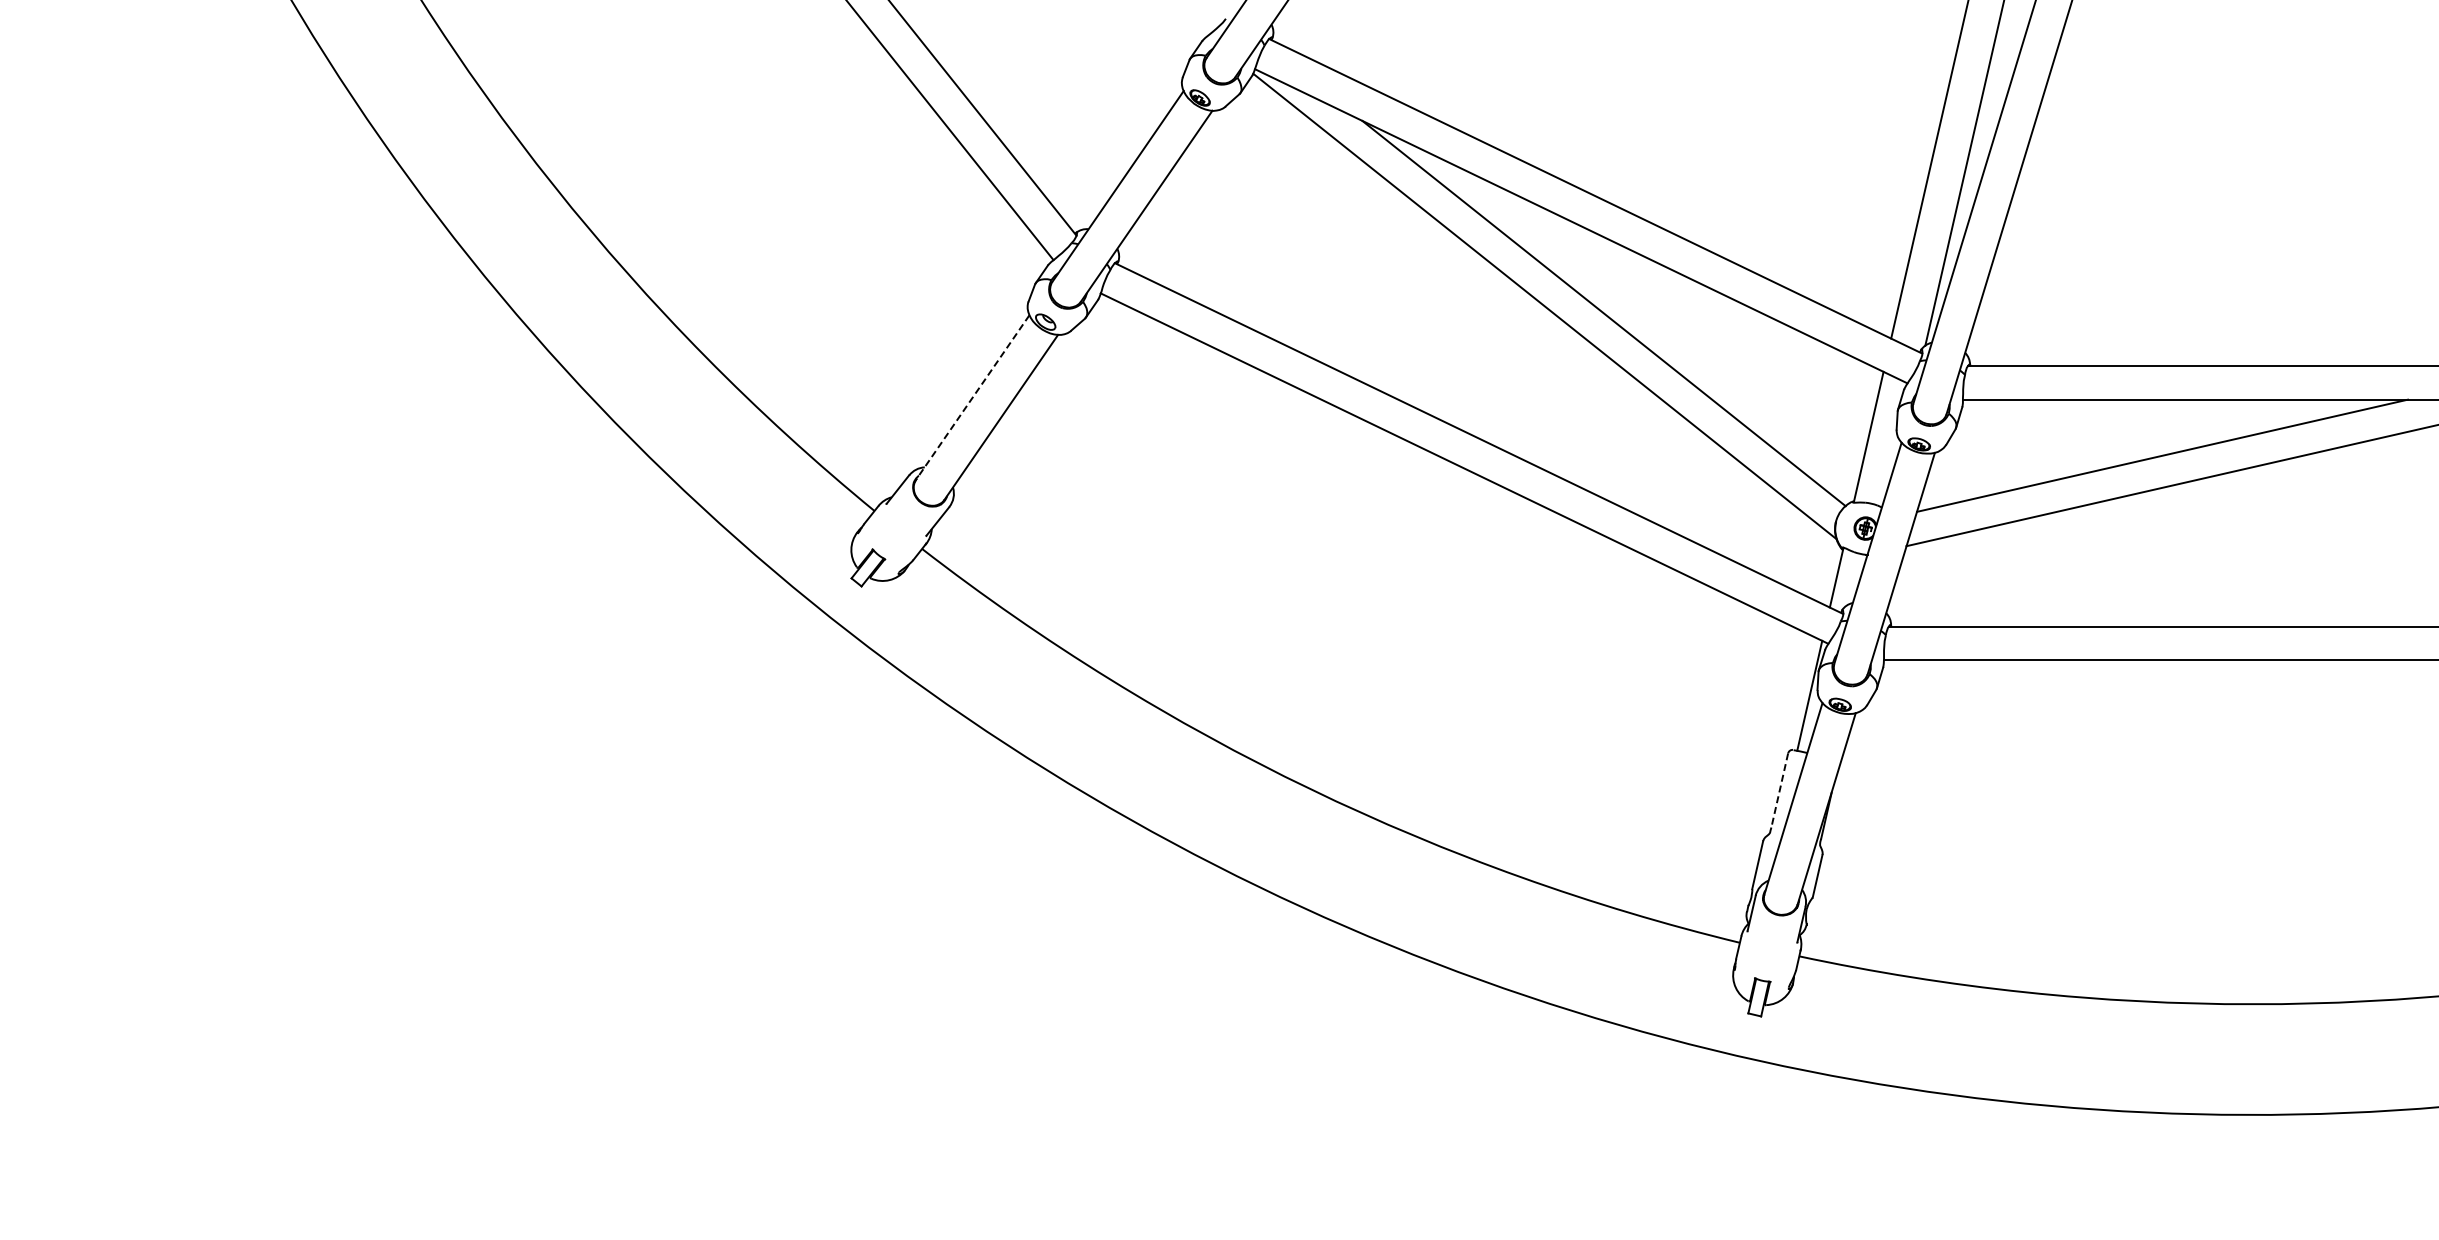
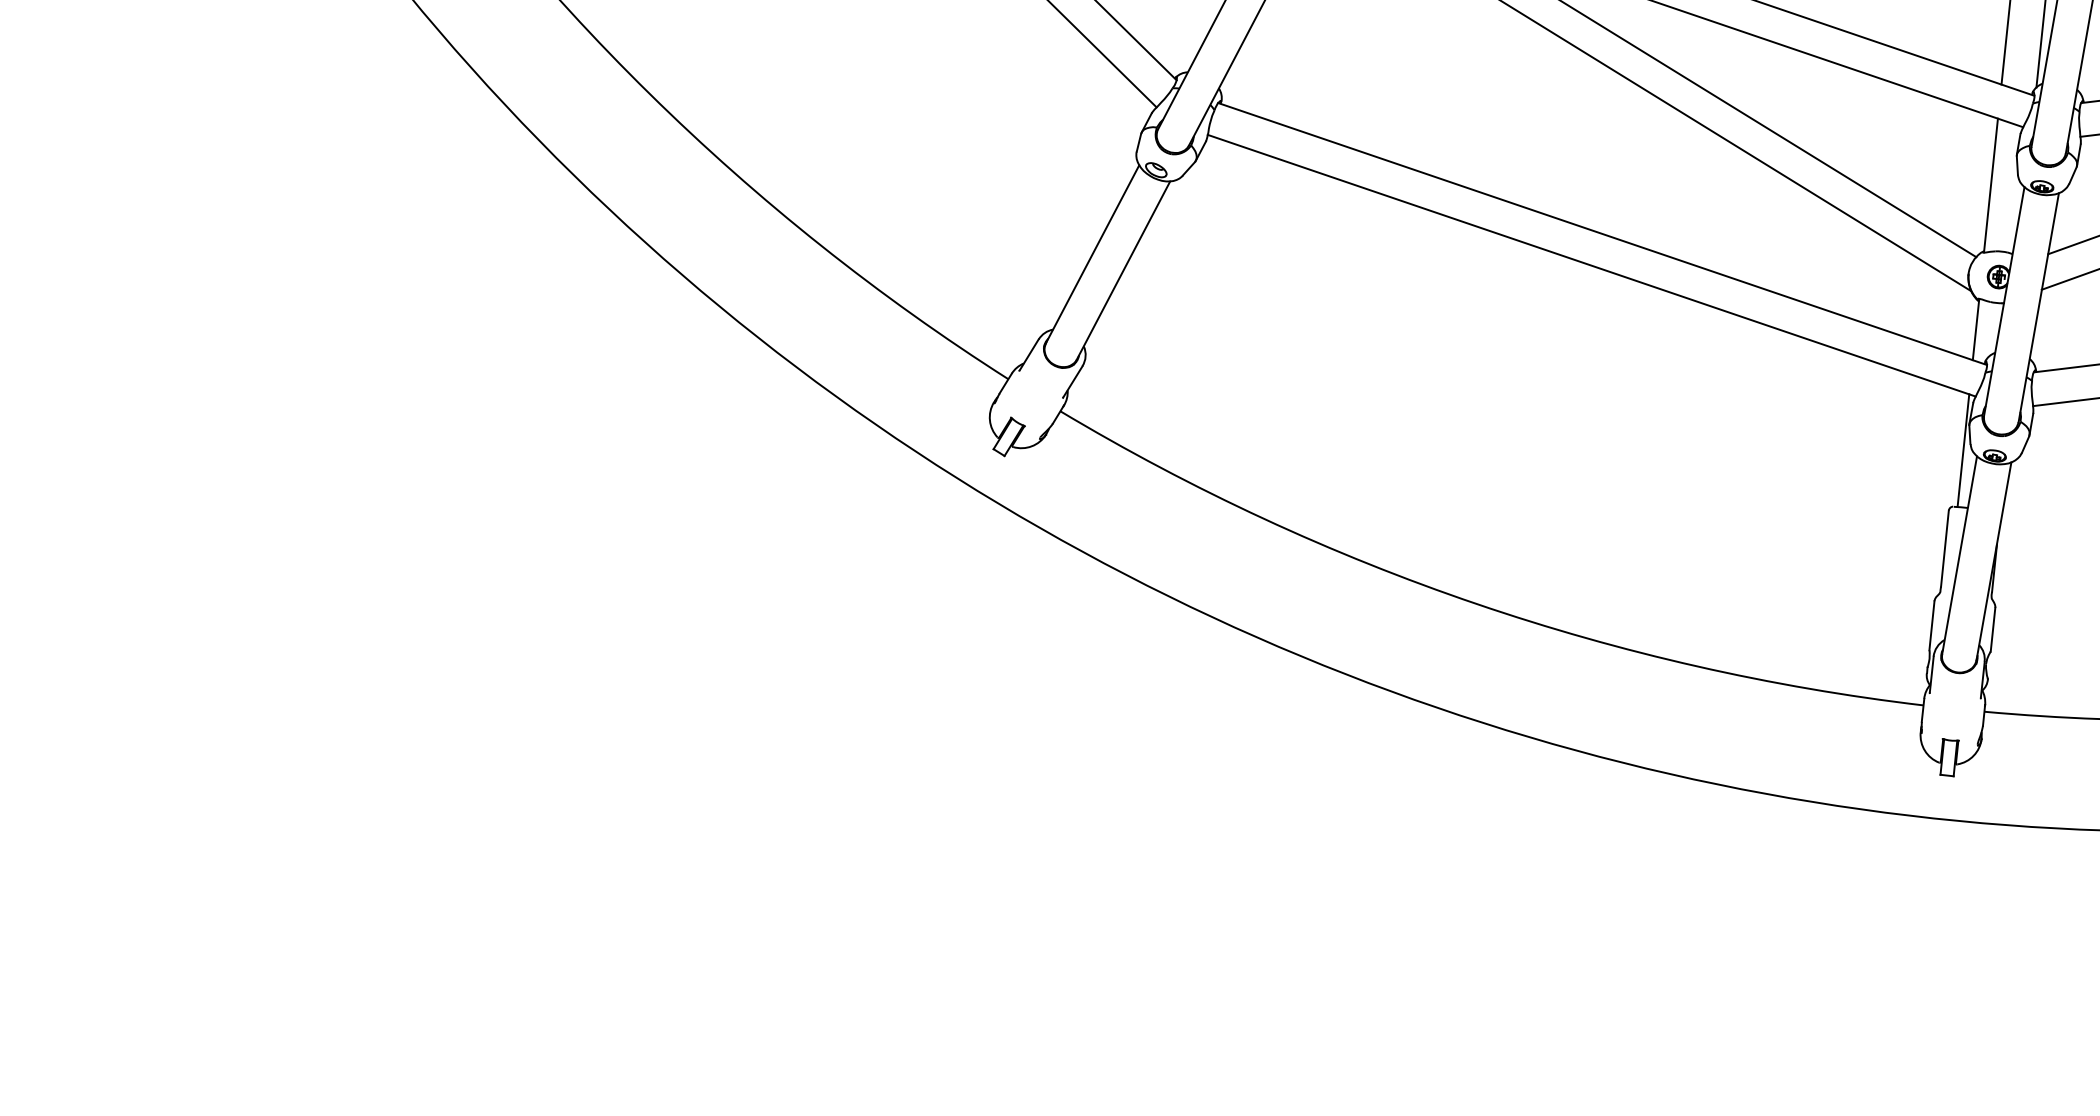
line: (972, 397) -> (1092, 254), dashed -> solid
line: (1779, 790) -> (1944, 548), dashed -> solid

